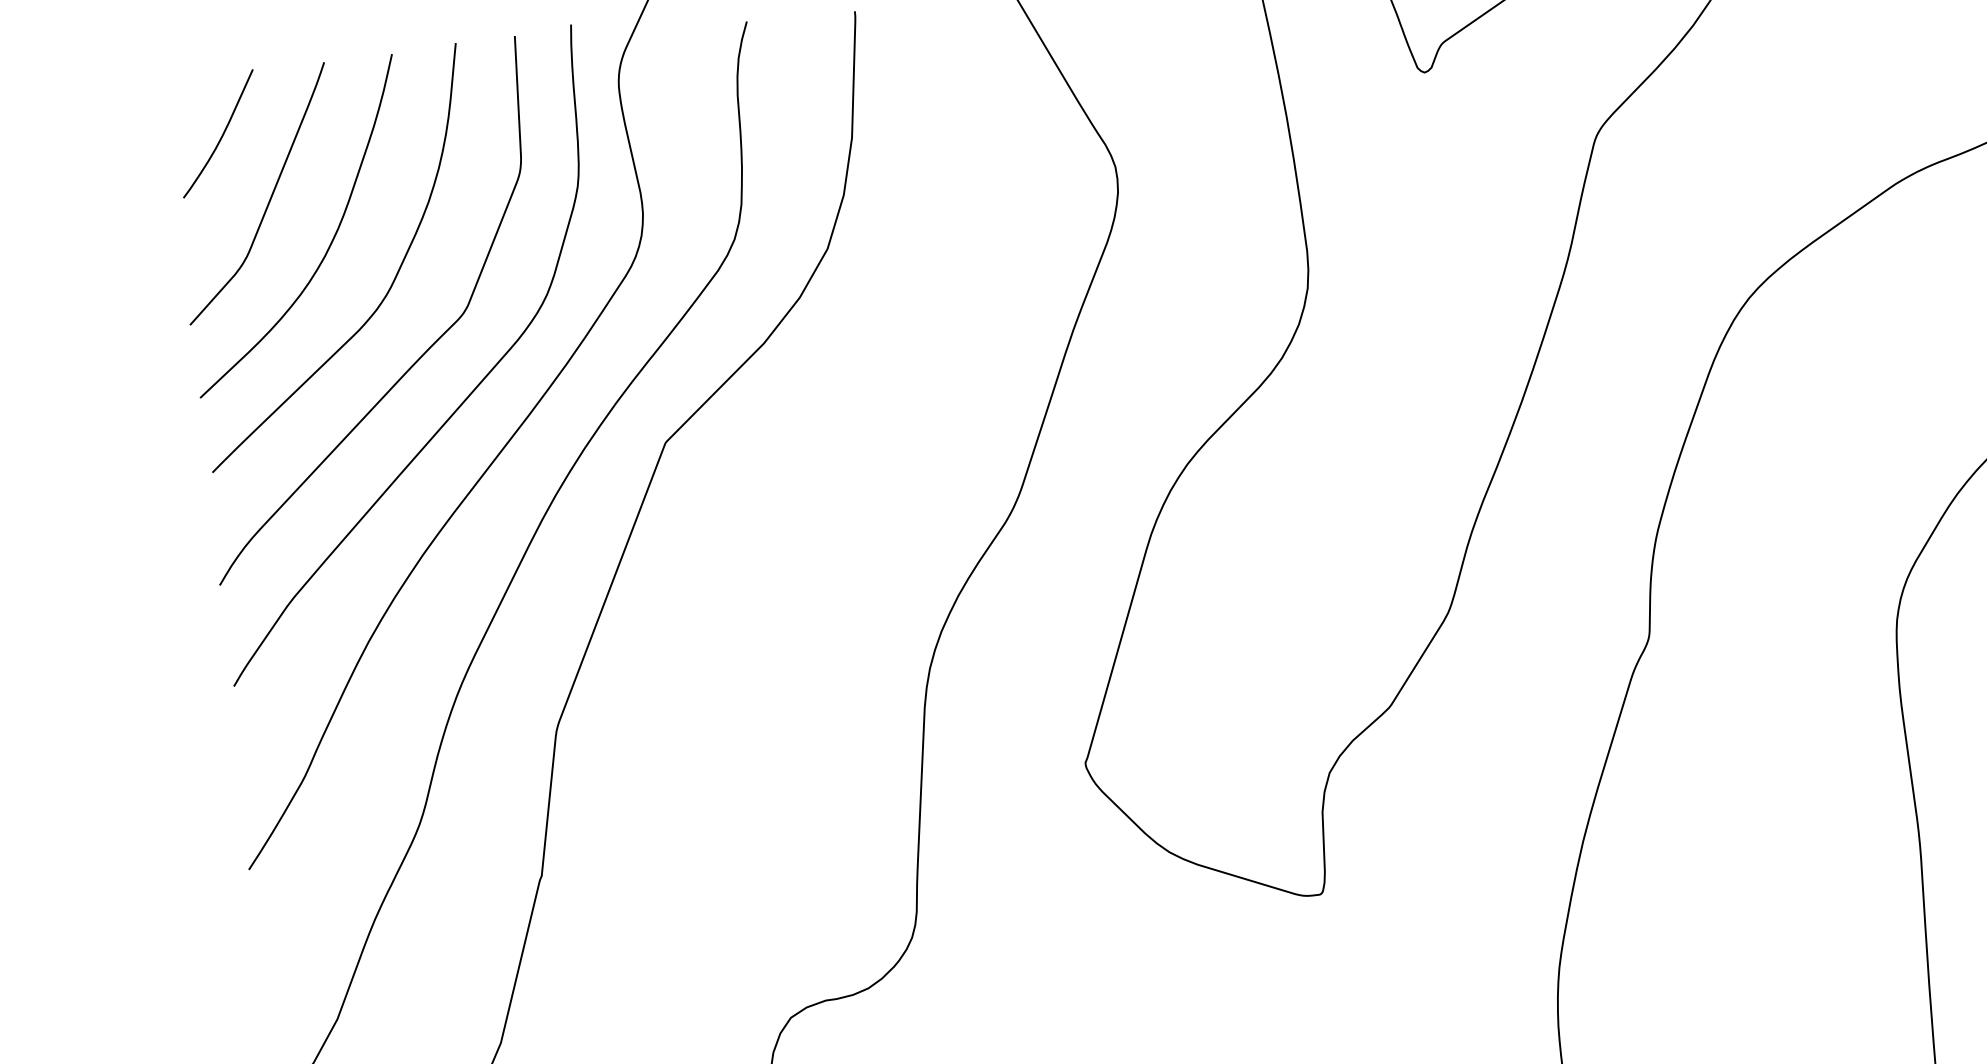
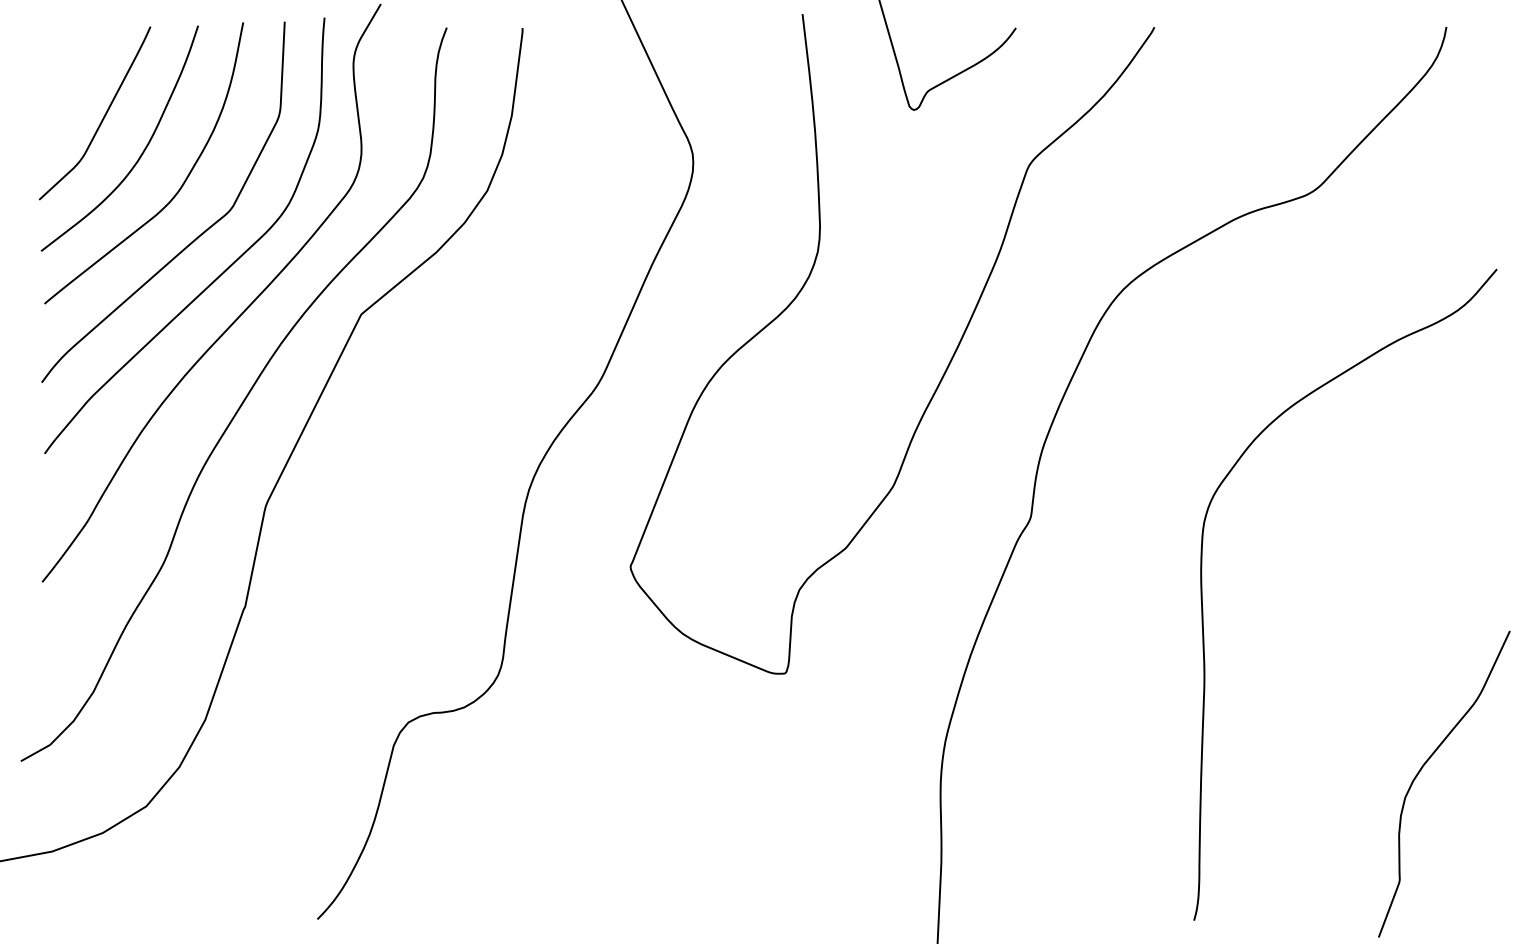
curve: (221, 134) -> (74, 69), removed

